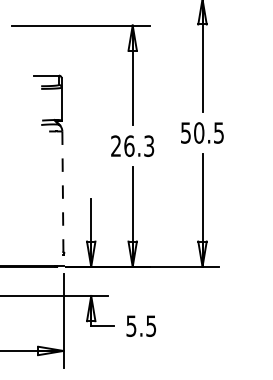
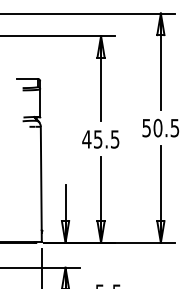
text: (132, 145) -> (100, 138), 26.3 -> 45.5
line: (62, 199) -> (40, 185), dashed -> solid

